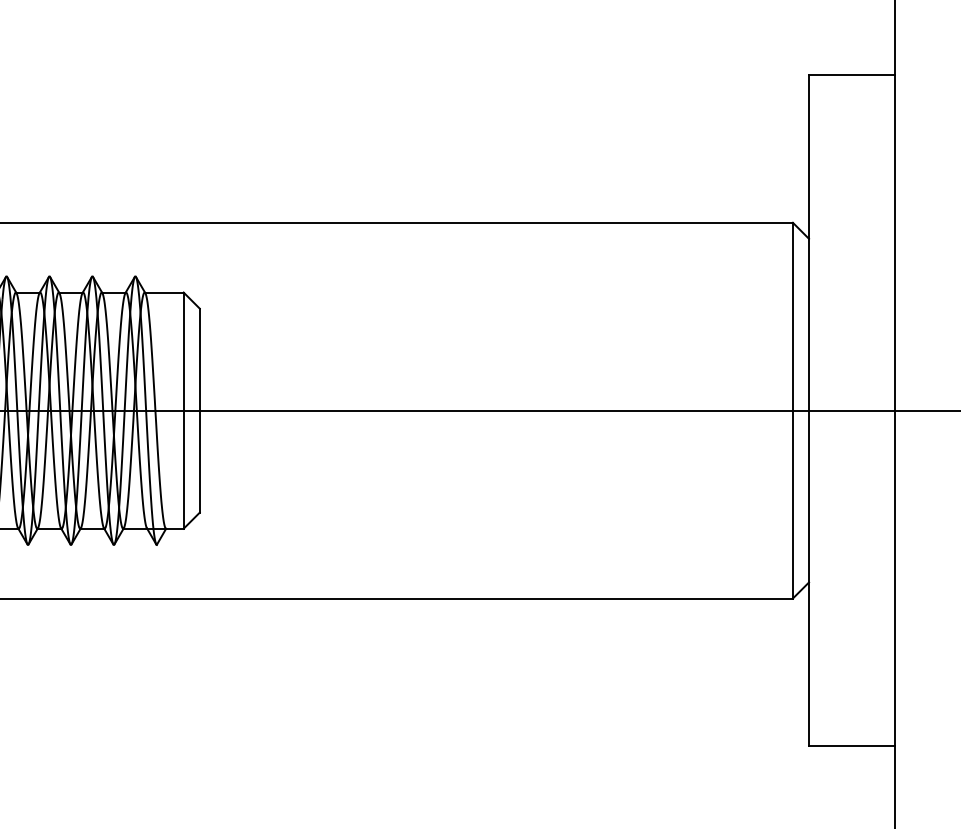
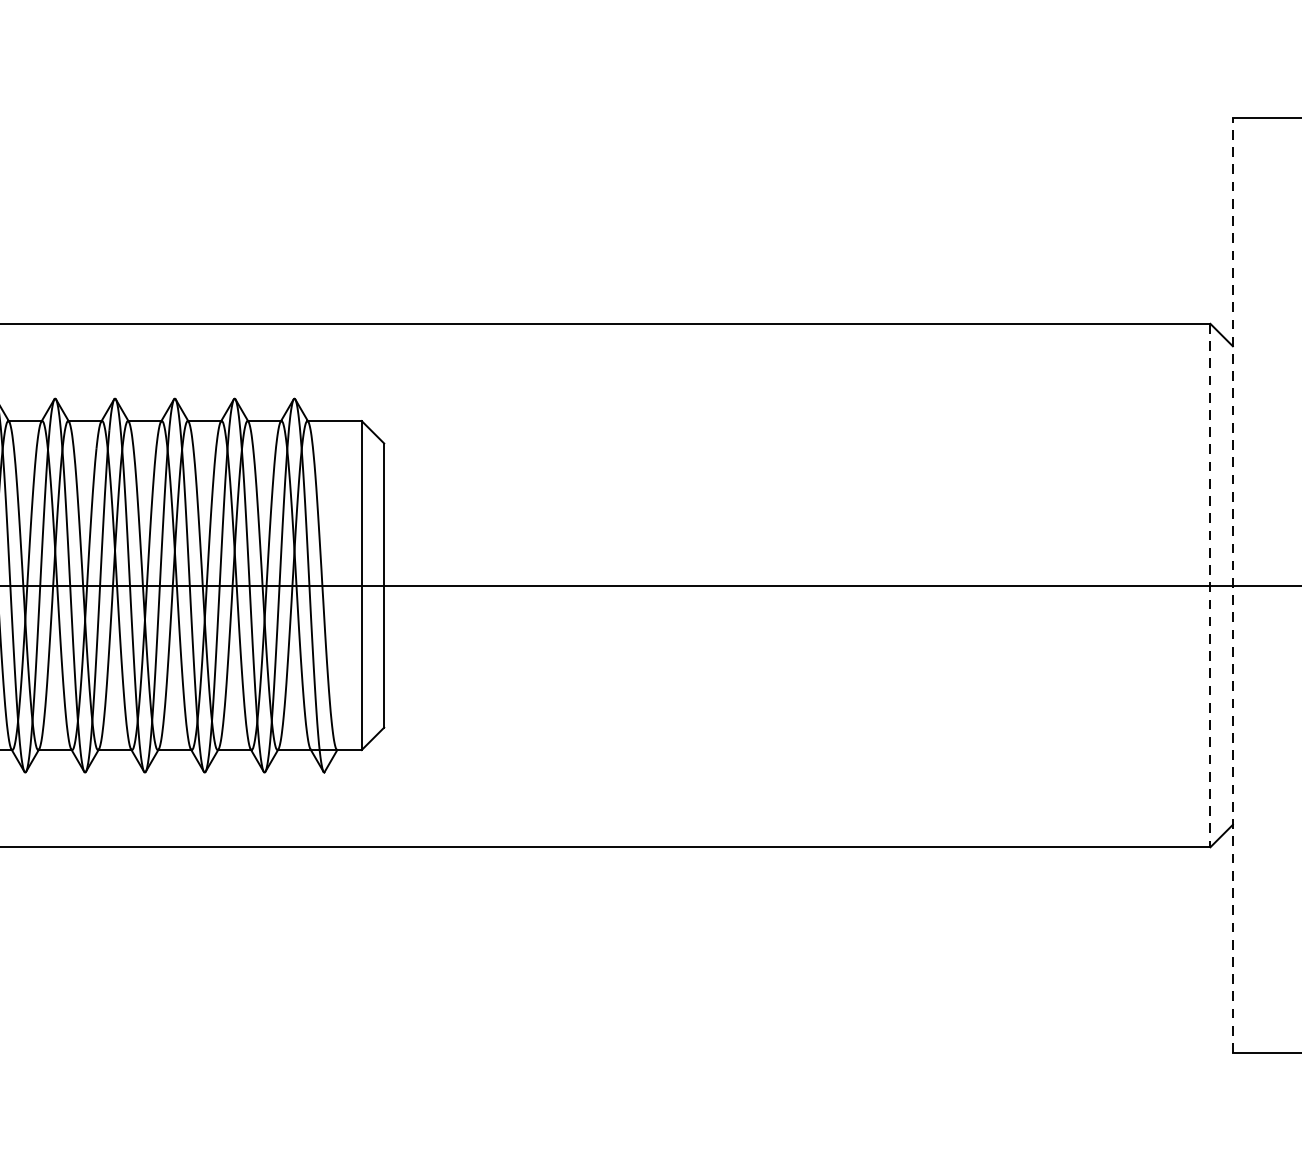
line: (792, 410) -> (1209, 585), solid -> dashed
line: (809, 410) -> (1233, 585), solid -> dashed

